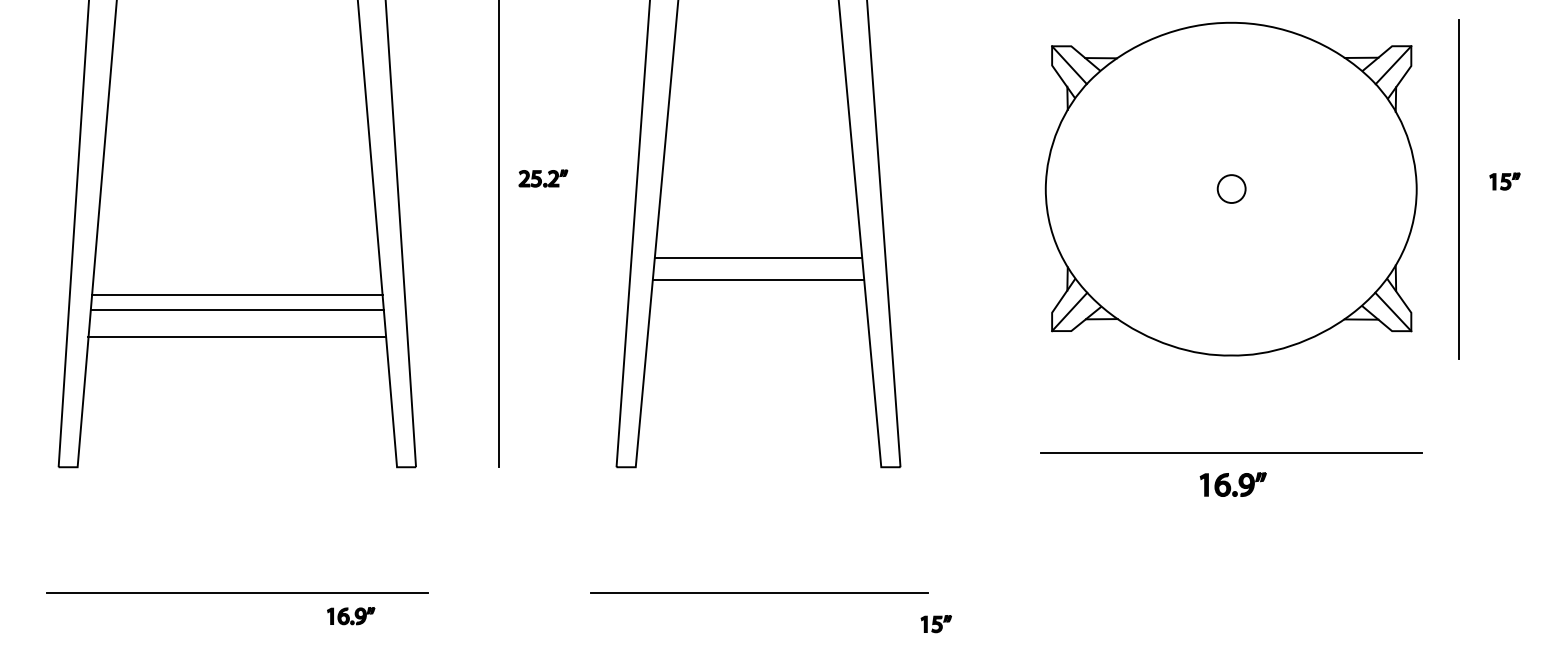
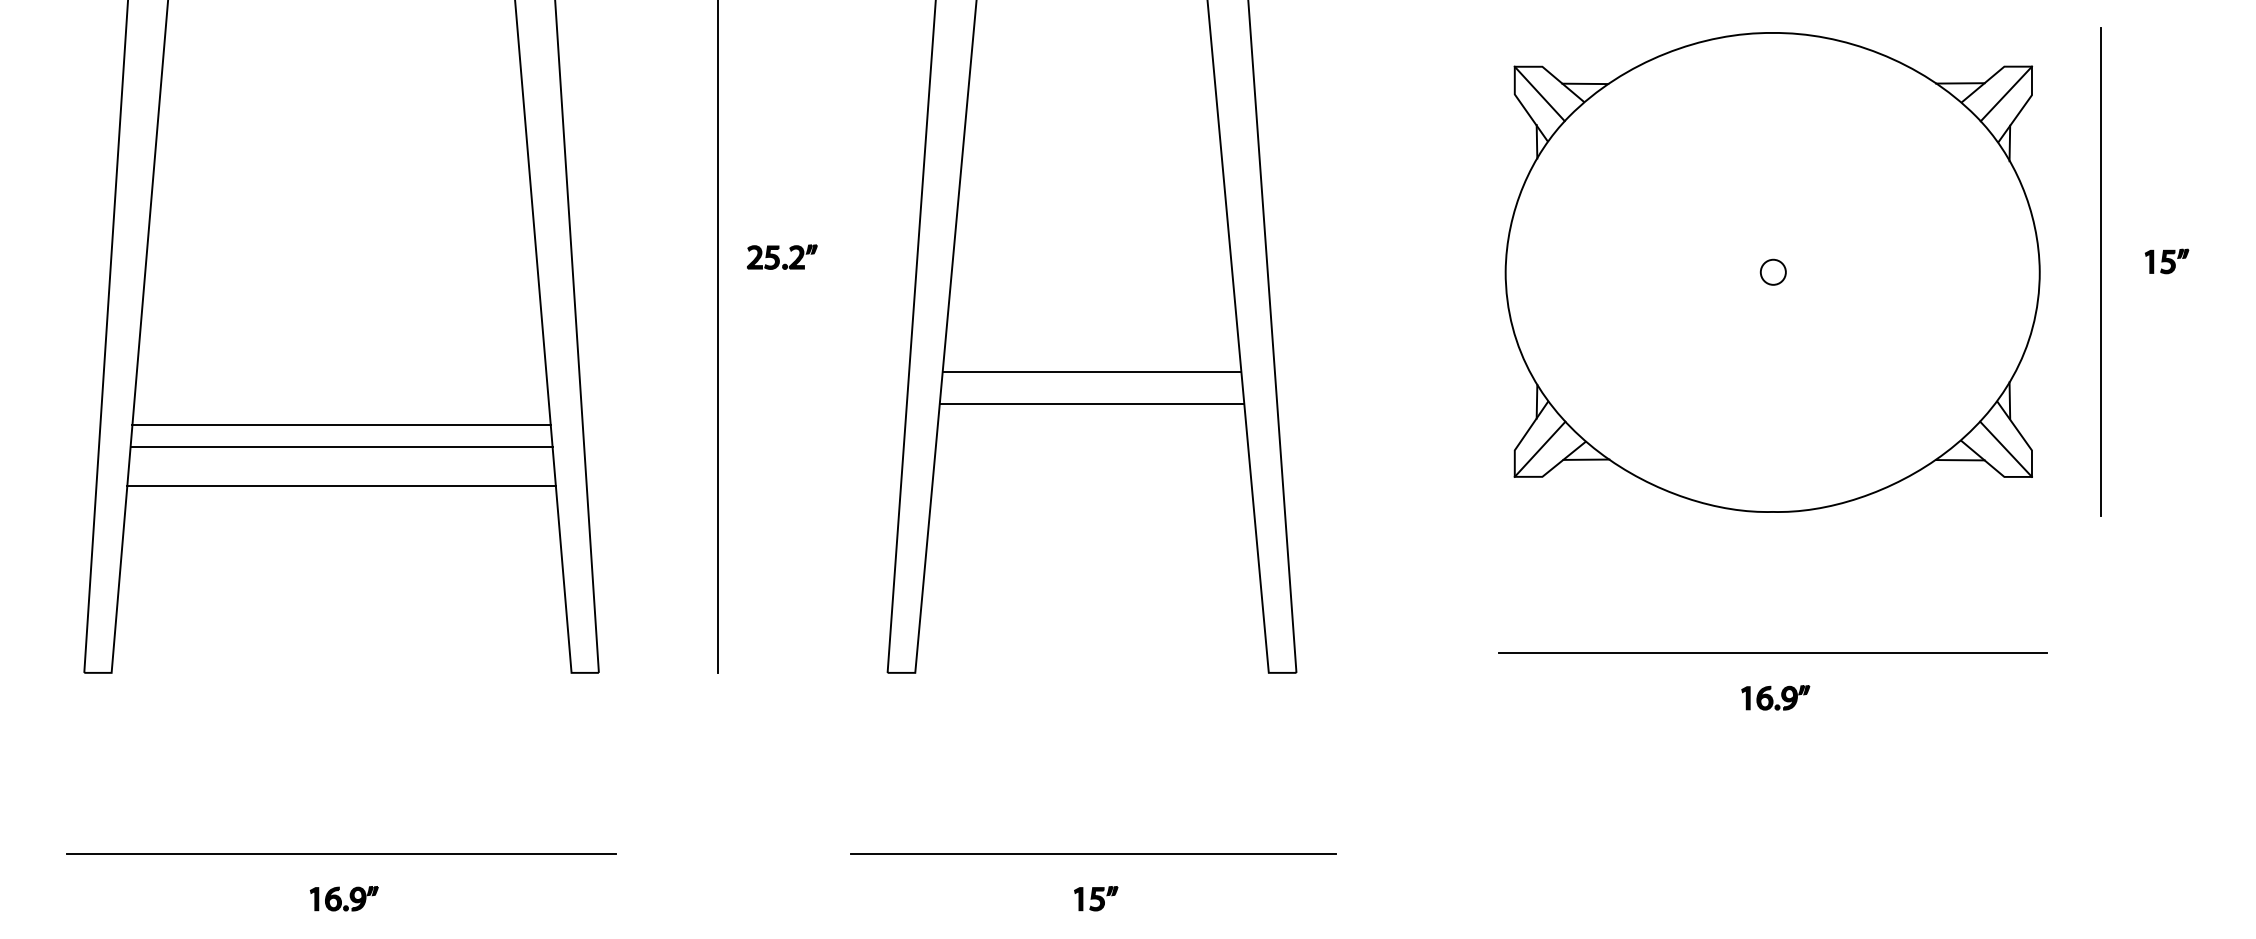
circle: (1231, 188) -> (1773, 271), size x0.62
part: (1233, 484) -> (1775, 697), size x0.71
part: (351, 616) -> (344, 899), moved
part: (935, 624) -> (1094, 899), moved

